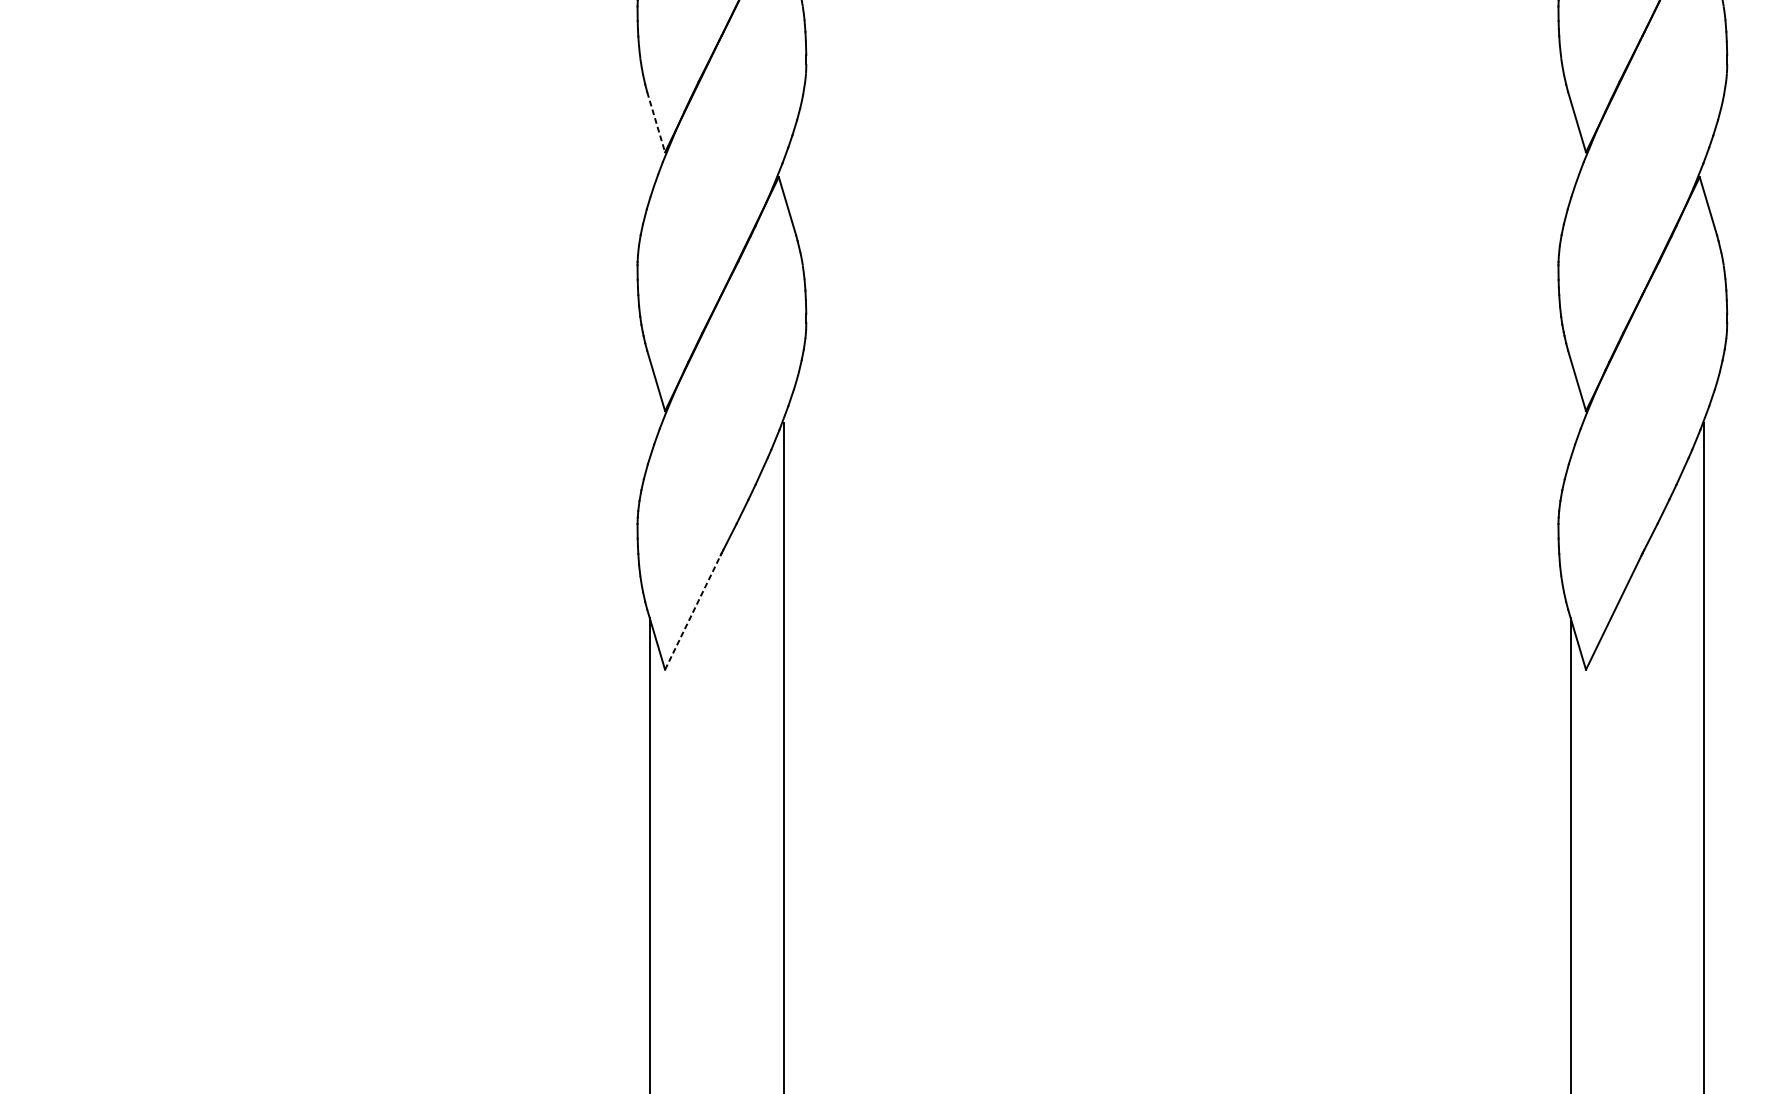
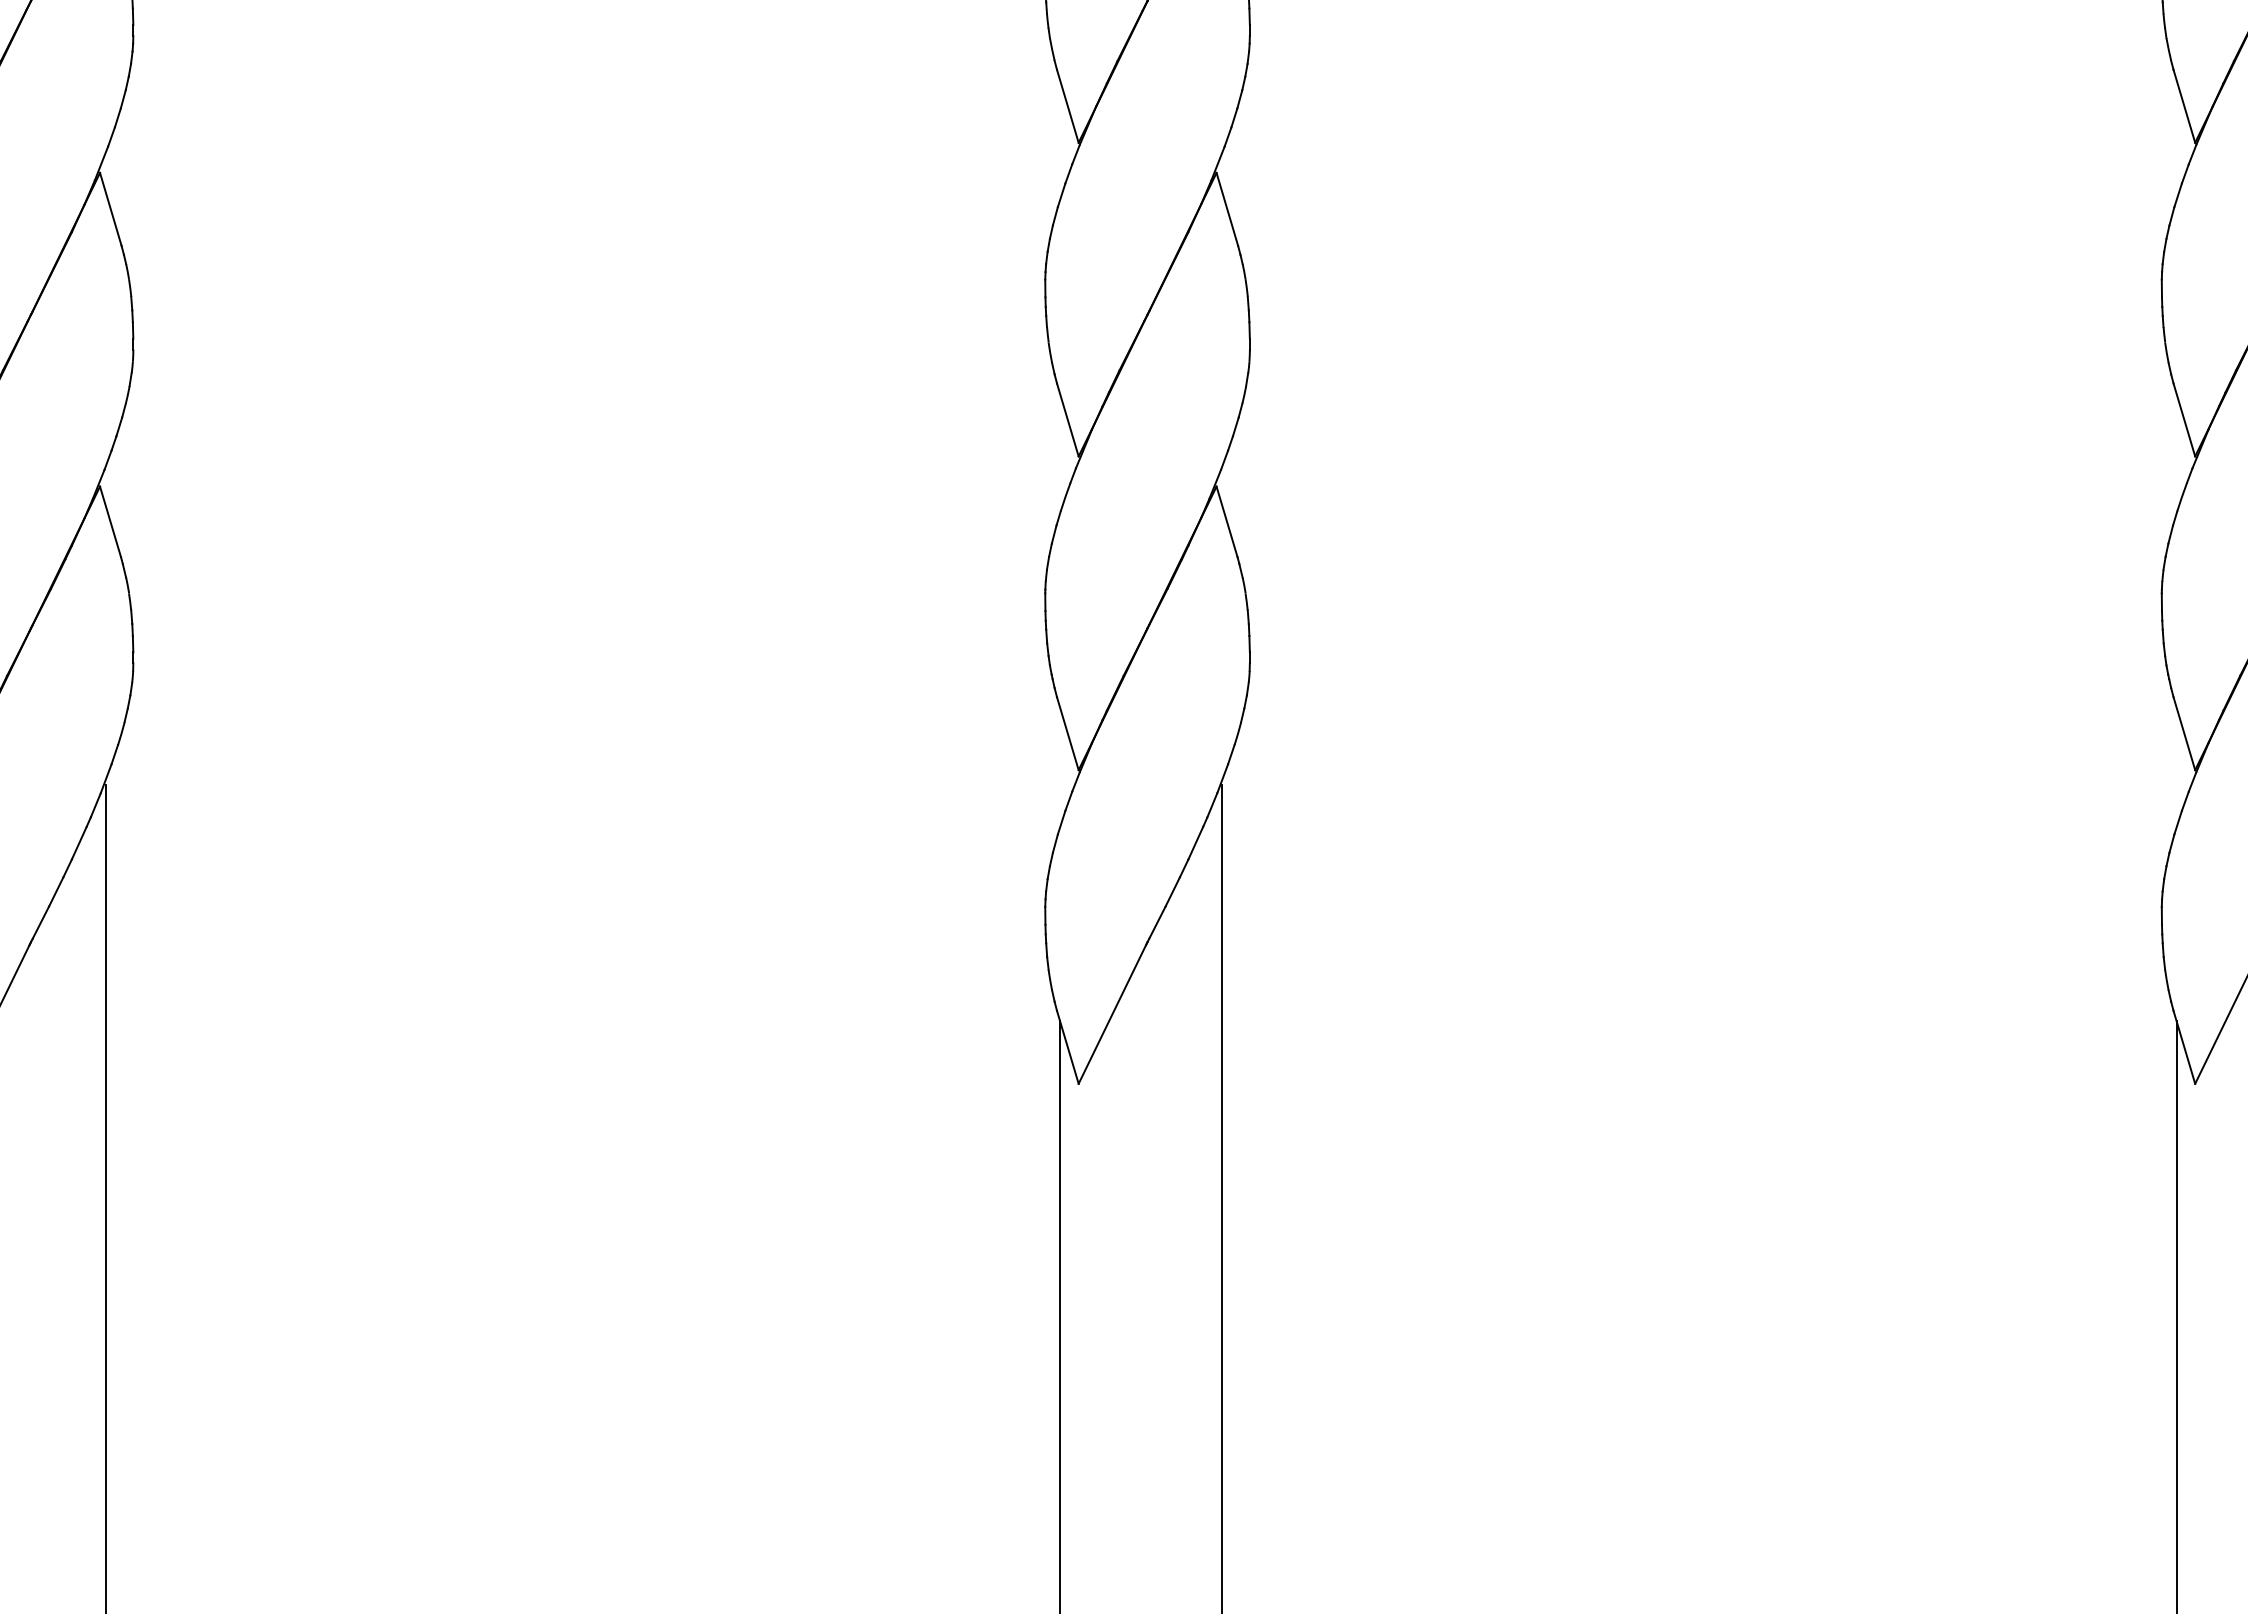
line: (655, 122) -> (1067, 420), dashed -> solid
line: (693, 610) -> (1113, 1012), dashed -> solid

